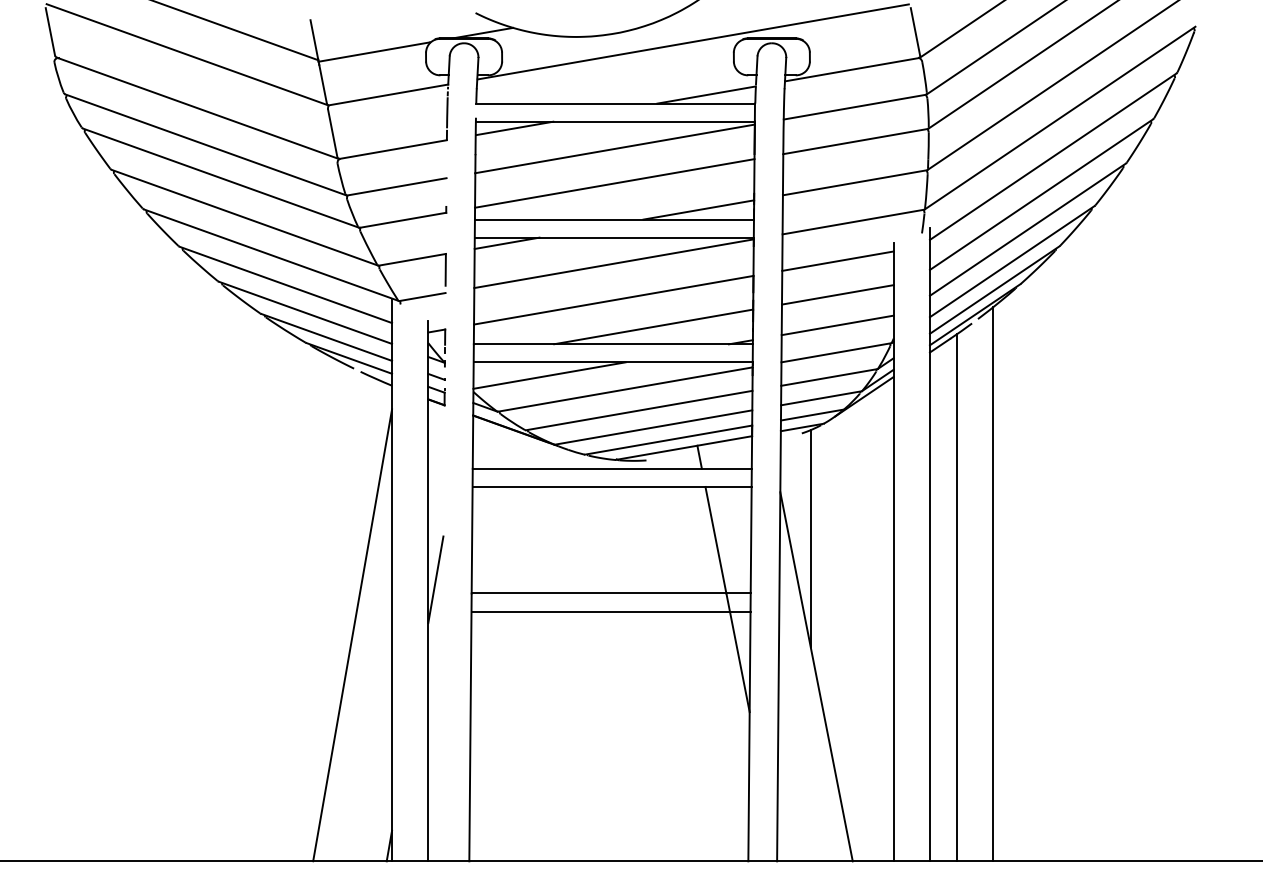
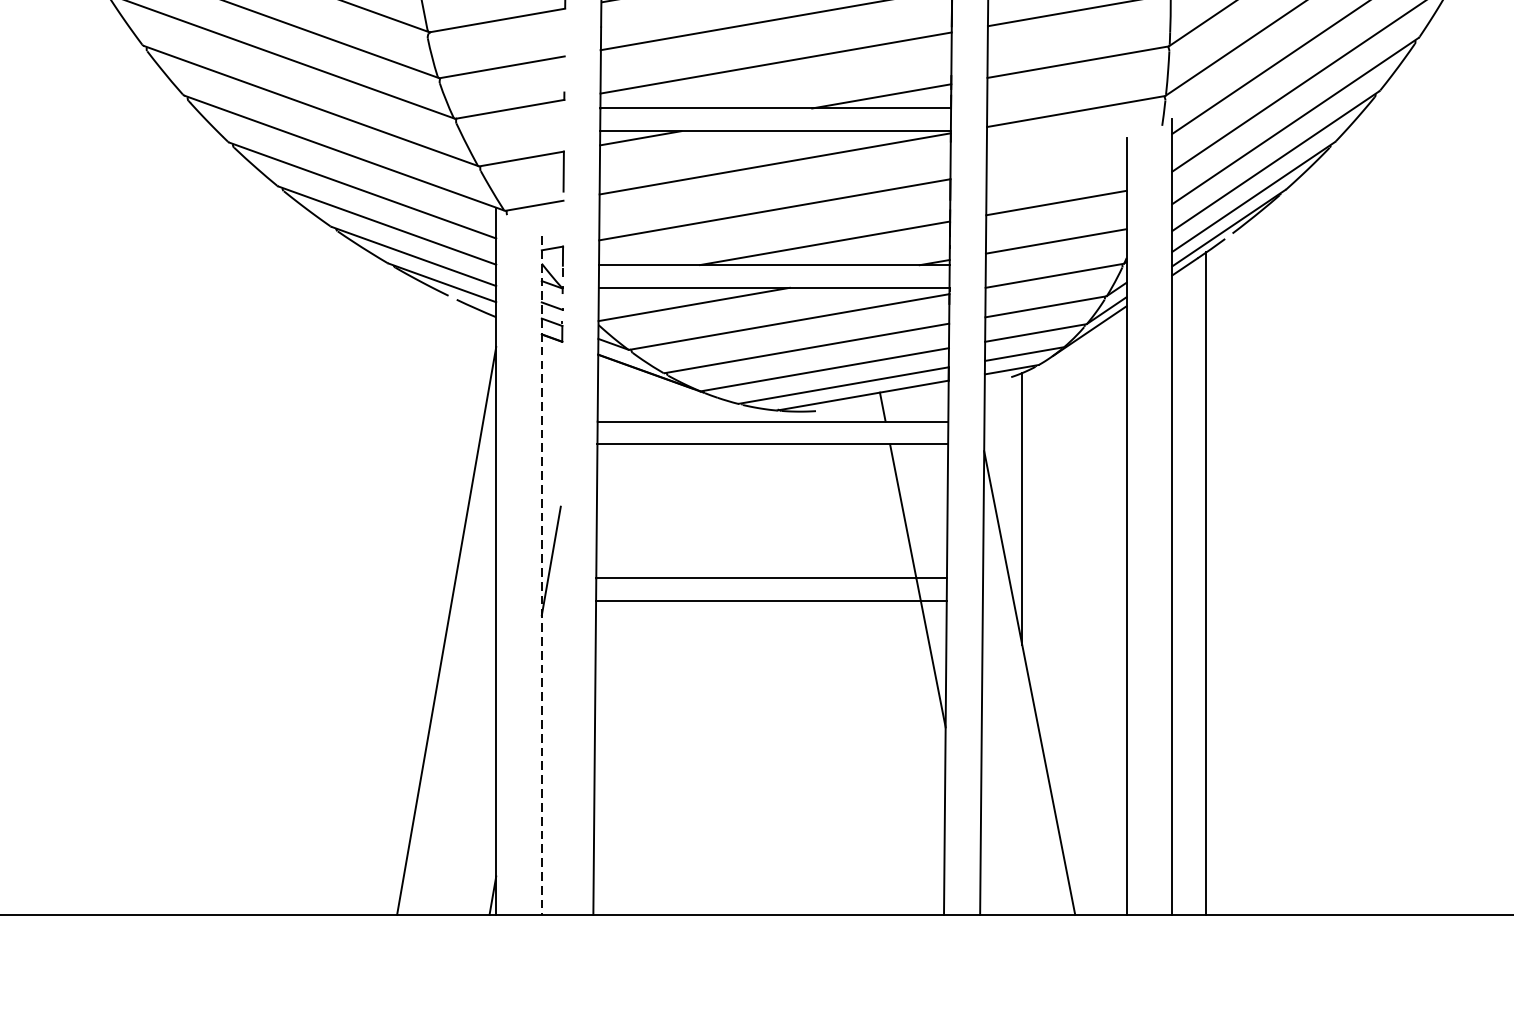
line: (837, 260) -> (1056, 159), removed
line: (993, 584) -> (1252, 567), removed
line: (428, 591) -> (542, 575), solid -> dashed

